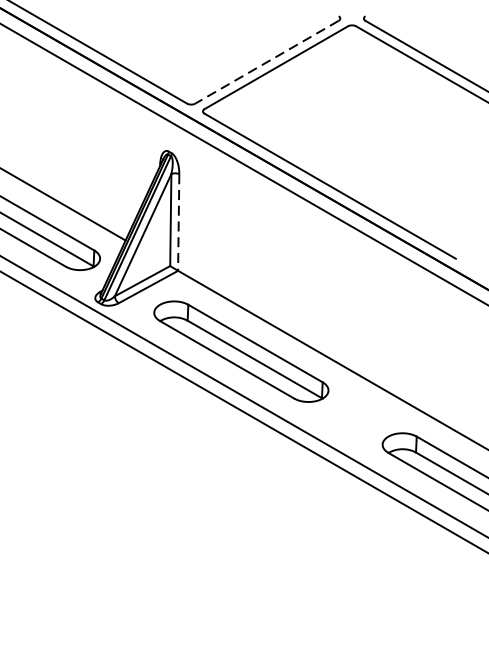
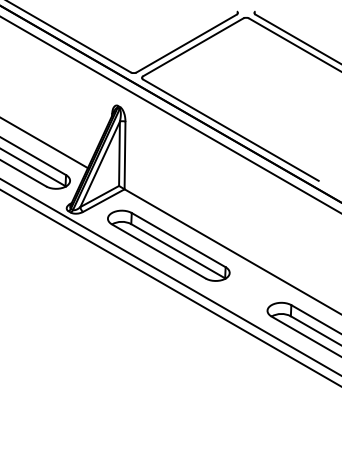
line: (266, 62) -> (186, 43), dashed -> solid
line: (179, 222) -> (125, 155), dashed -> solid

